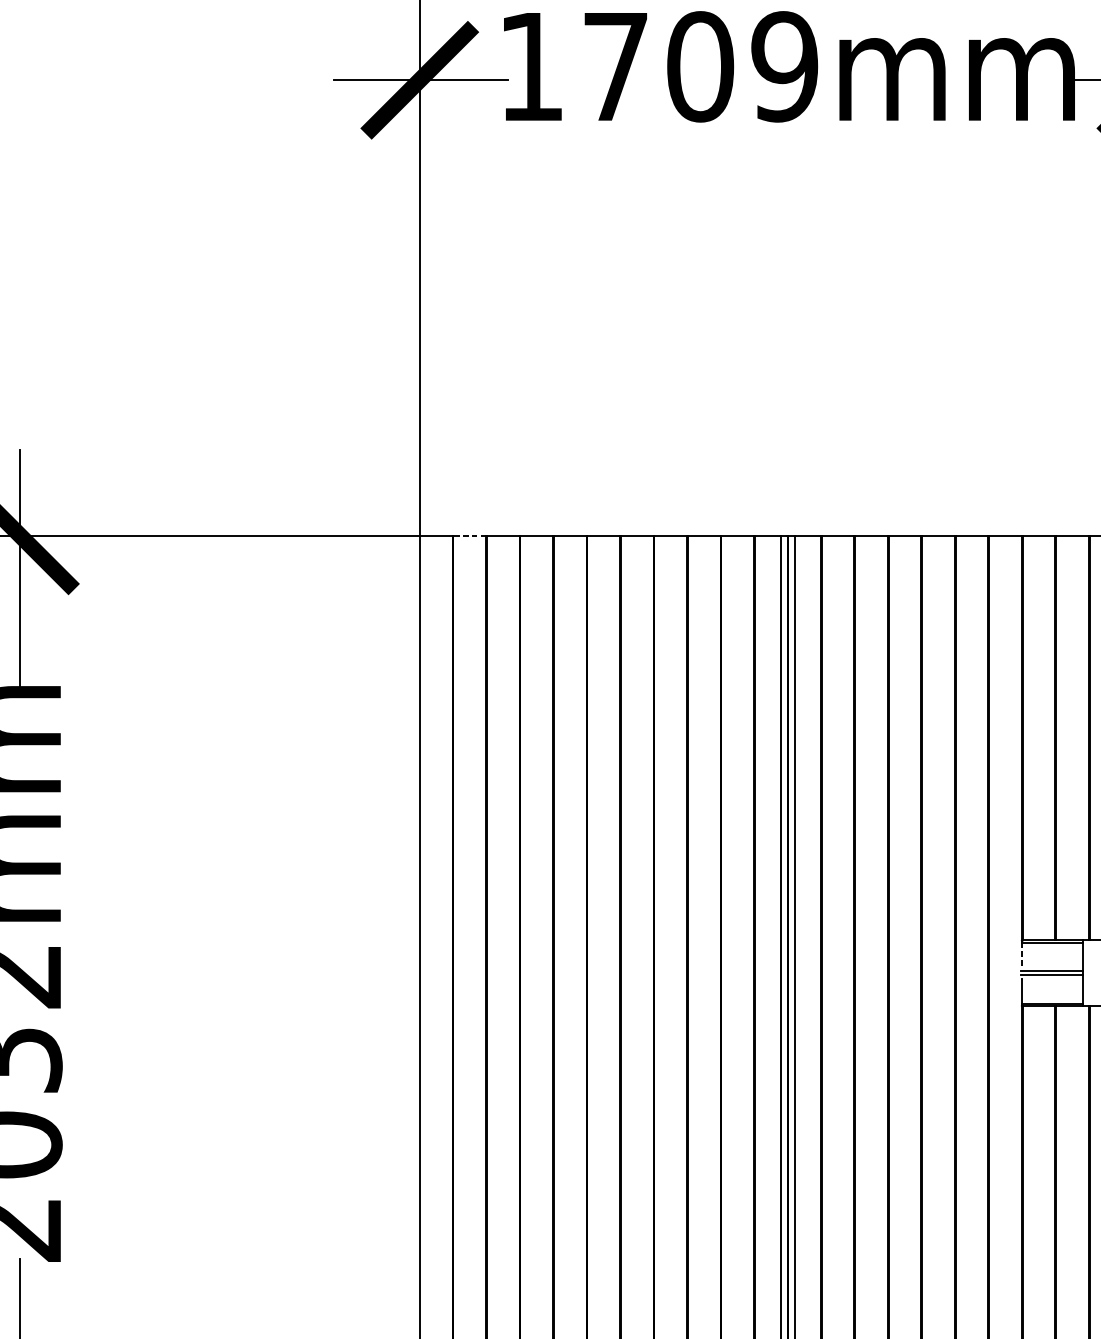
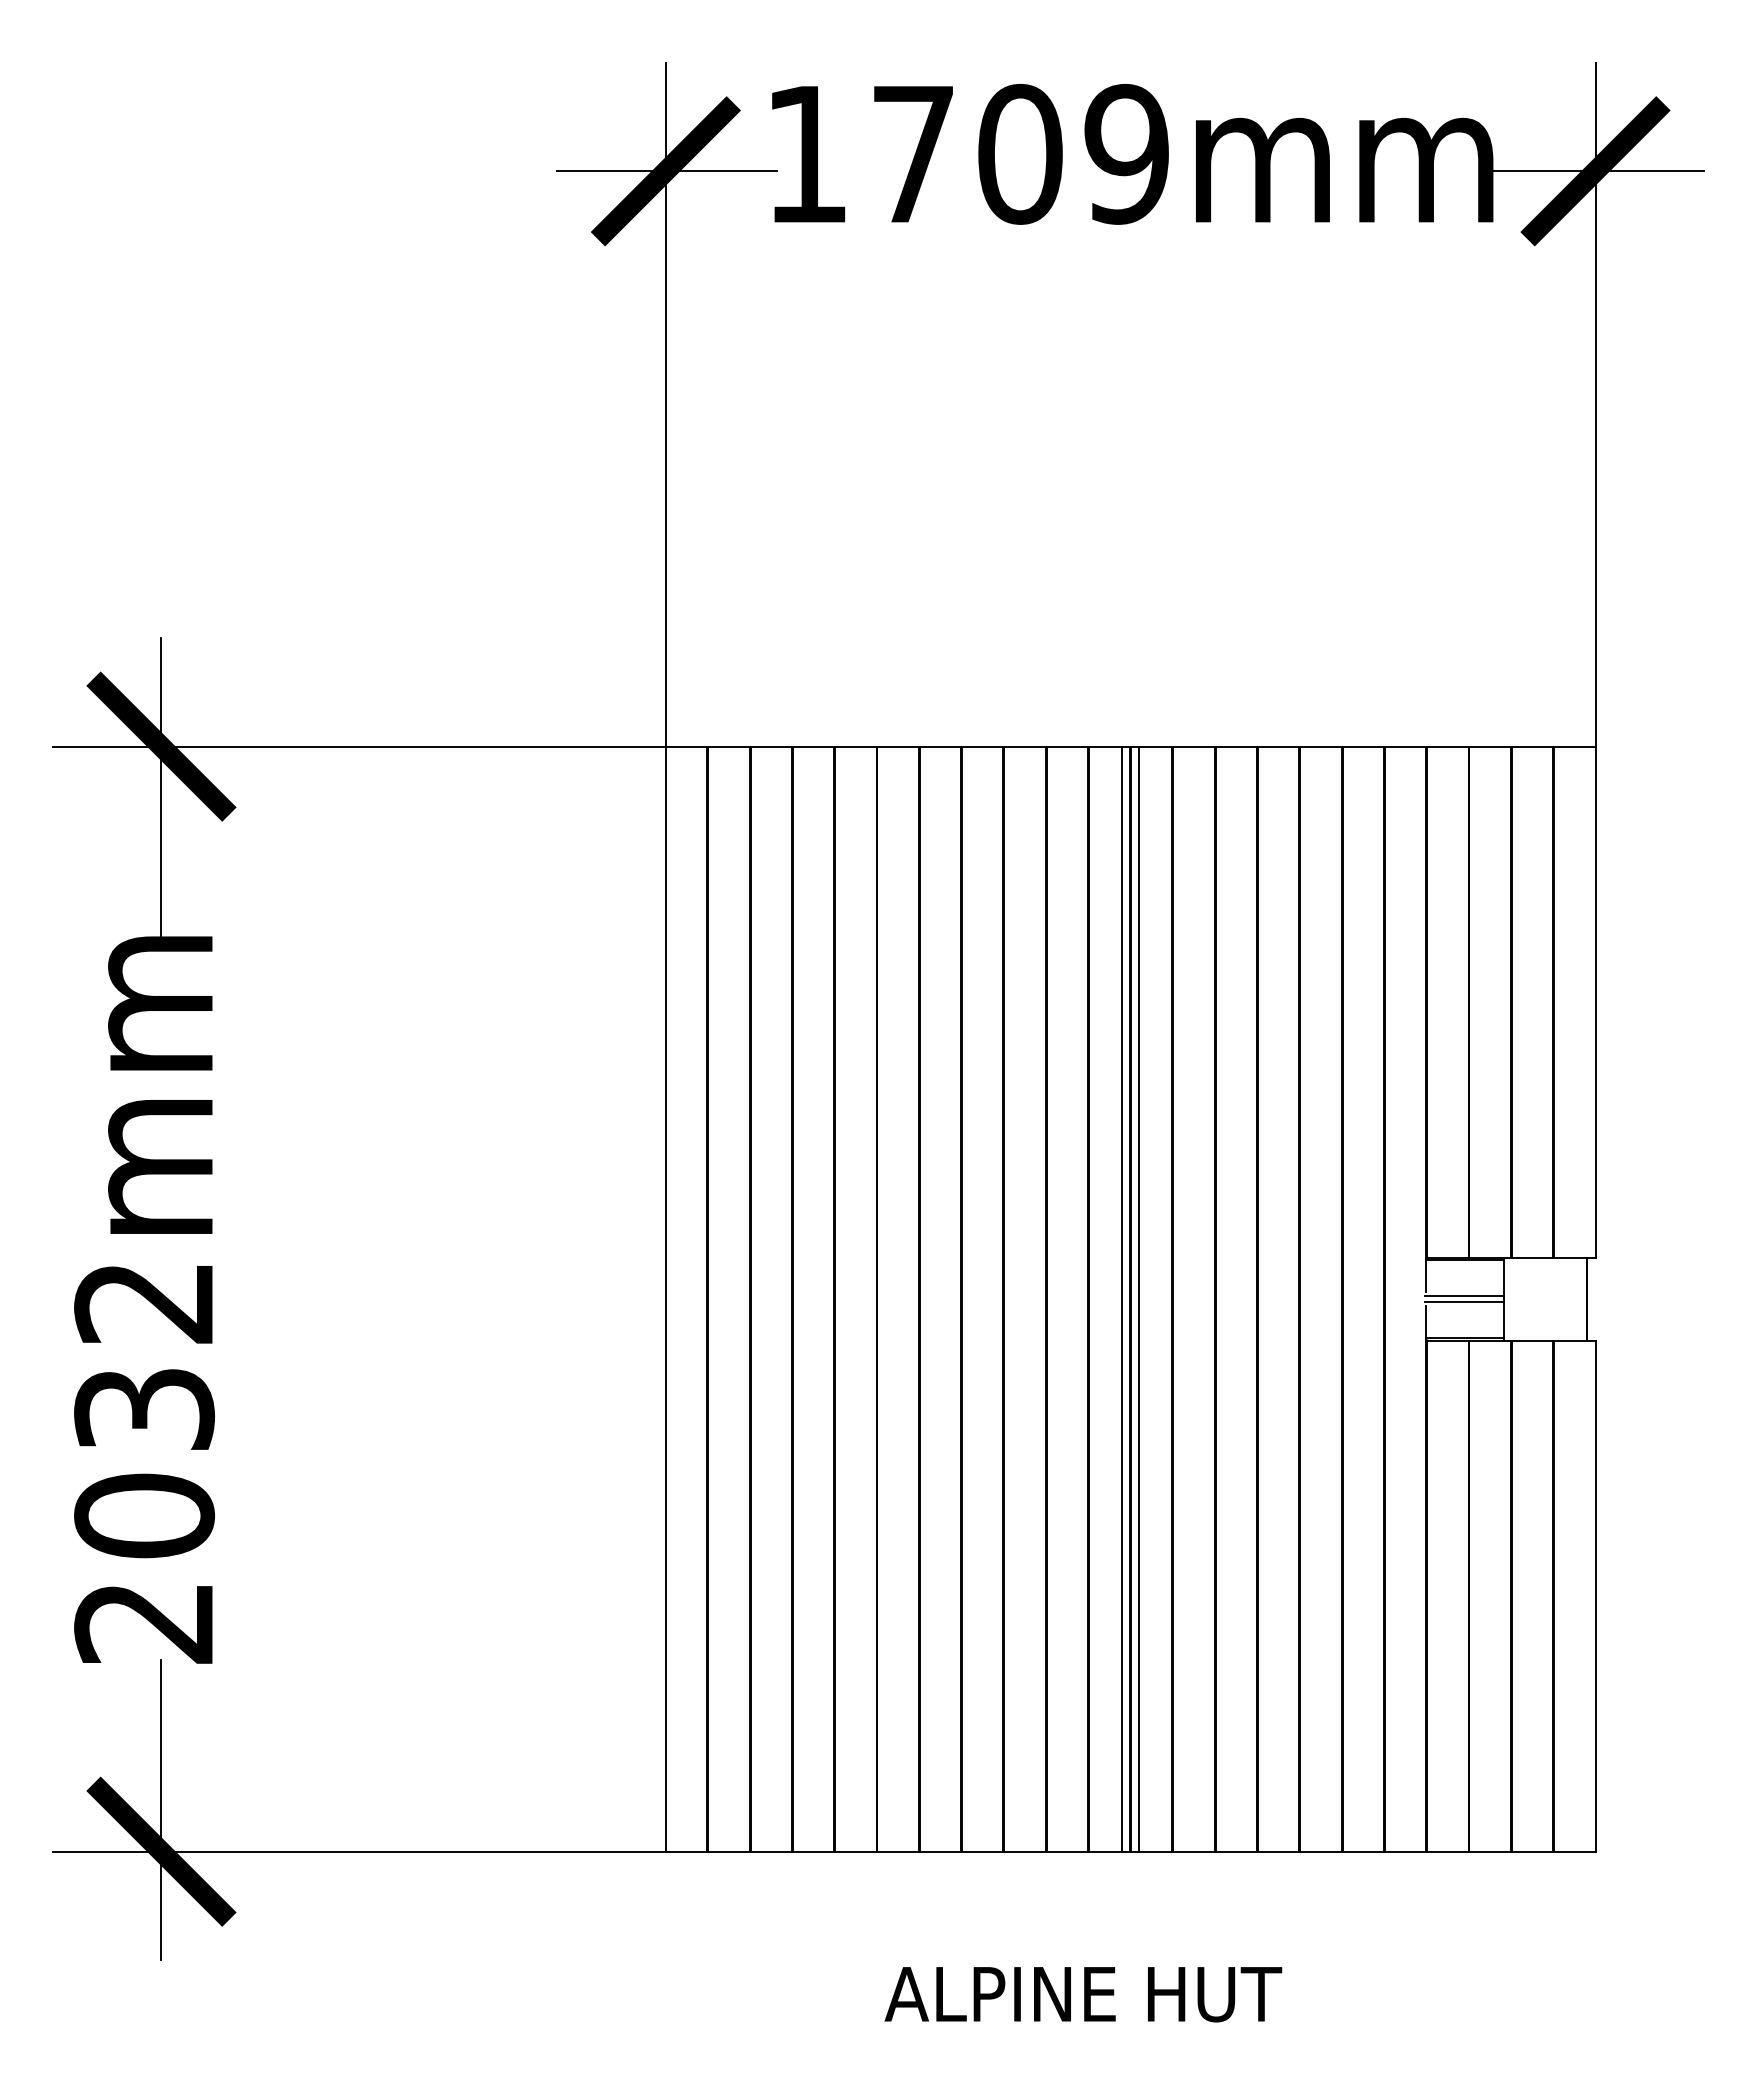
line: (469, 535) -> (728, 746), dashed -> solid
line: (1022, 955) -> (1426, 1276), dashed -> solid

